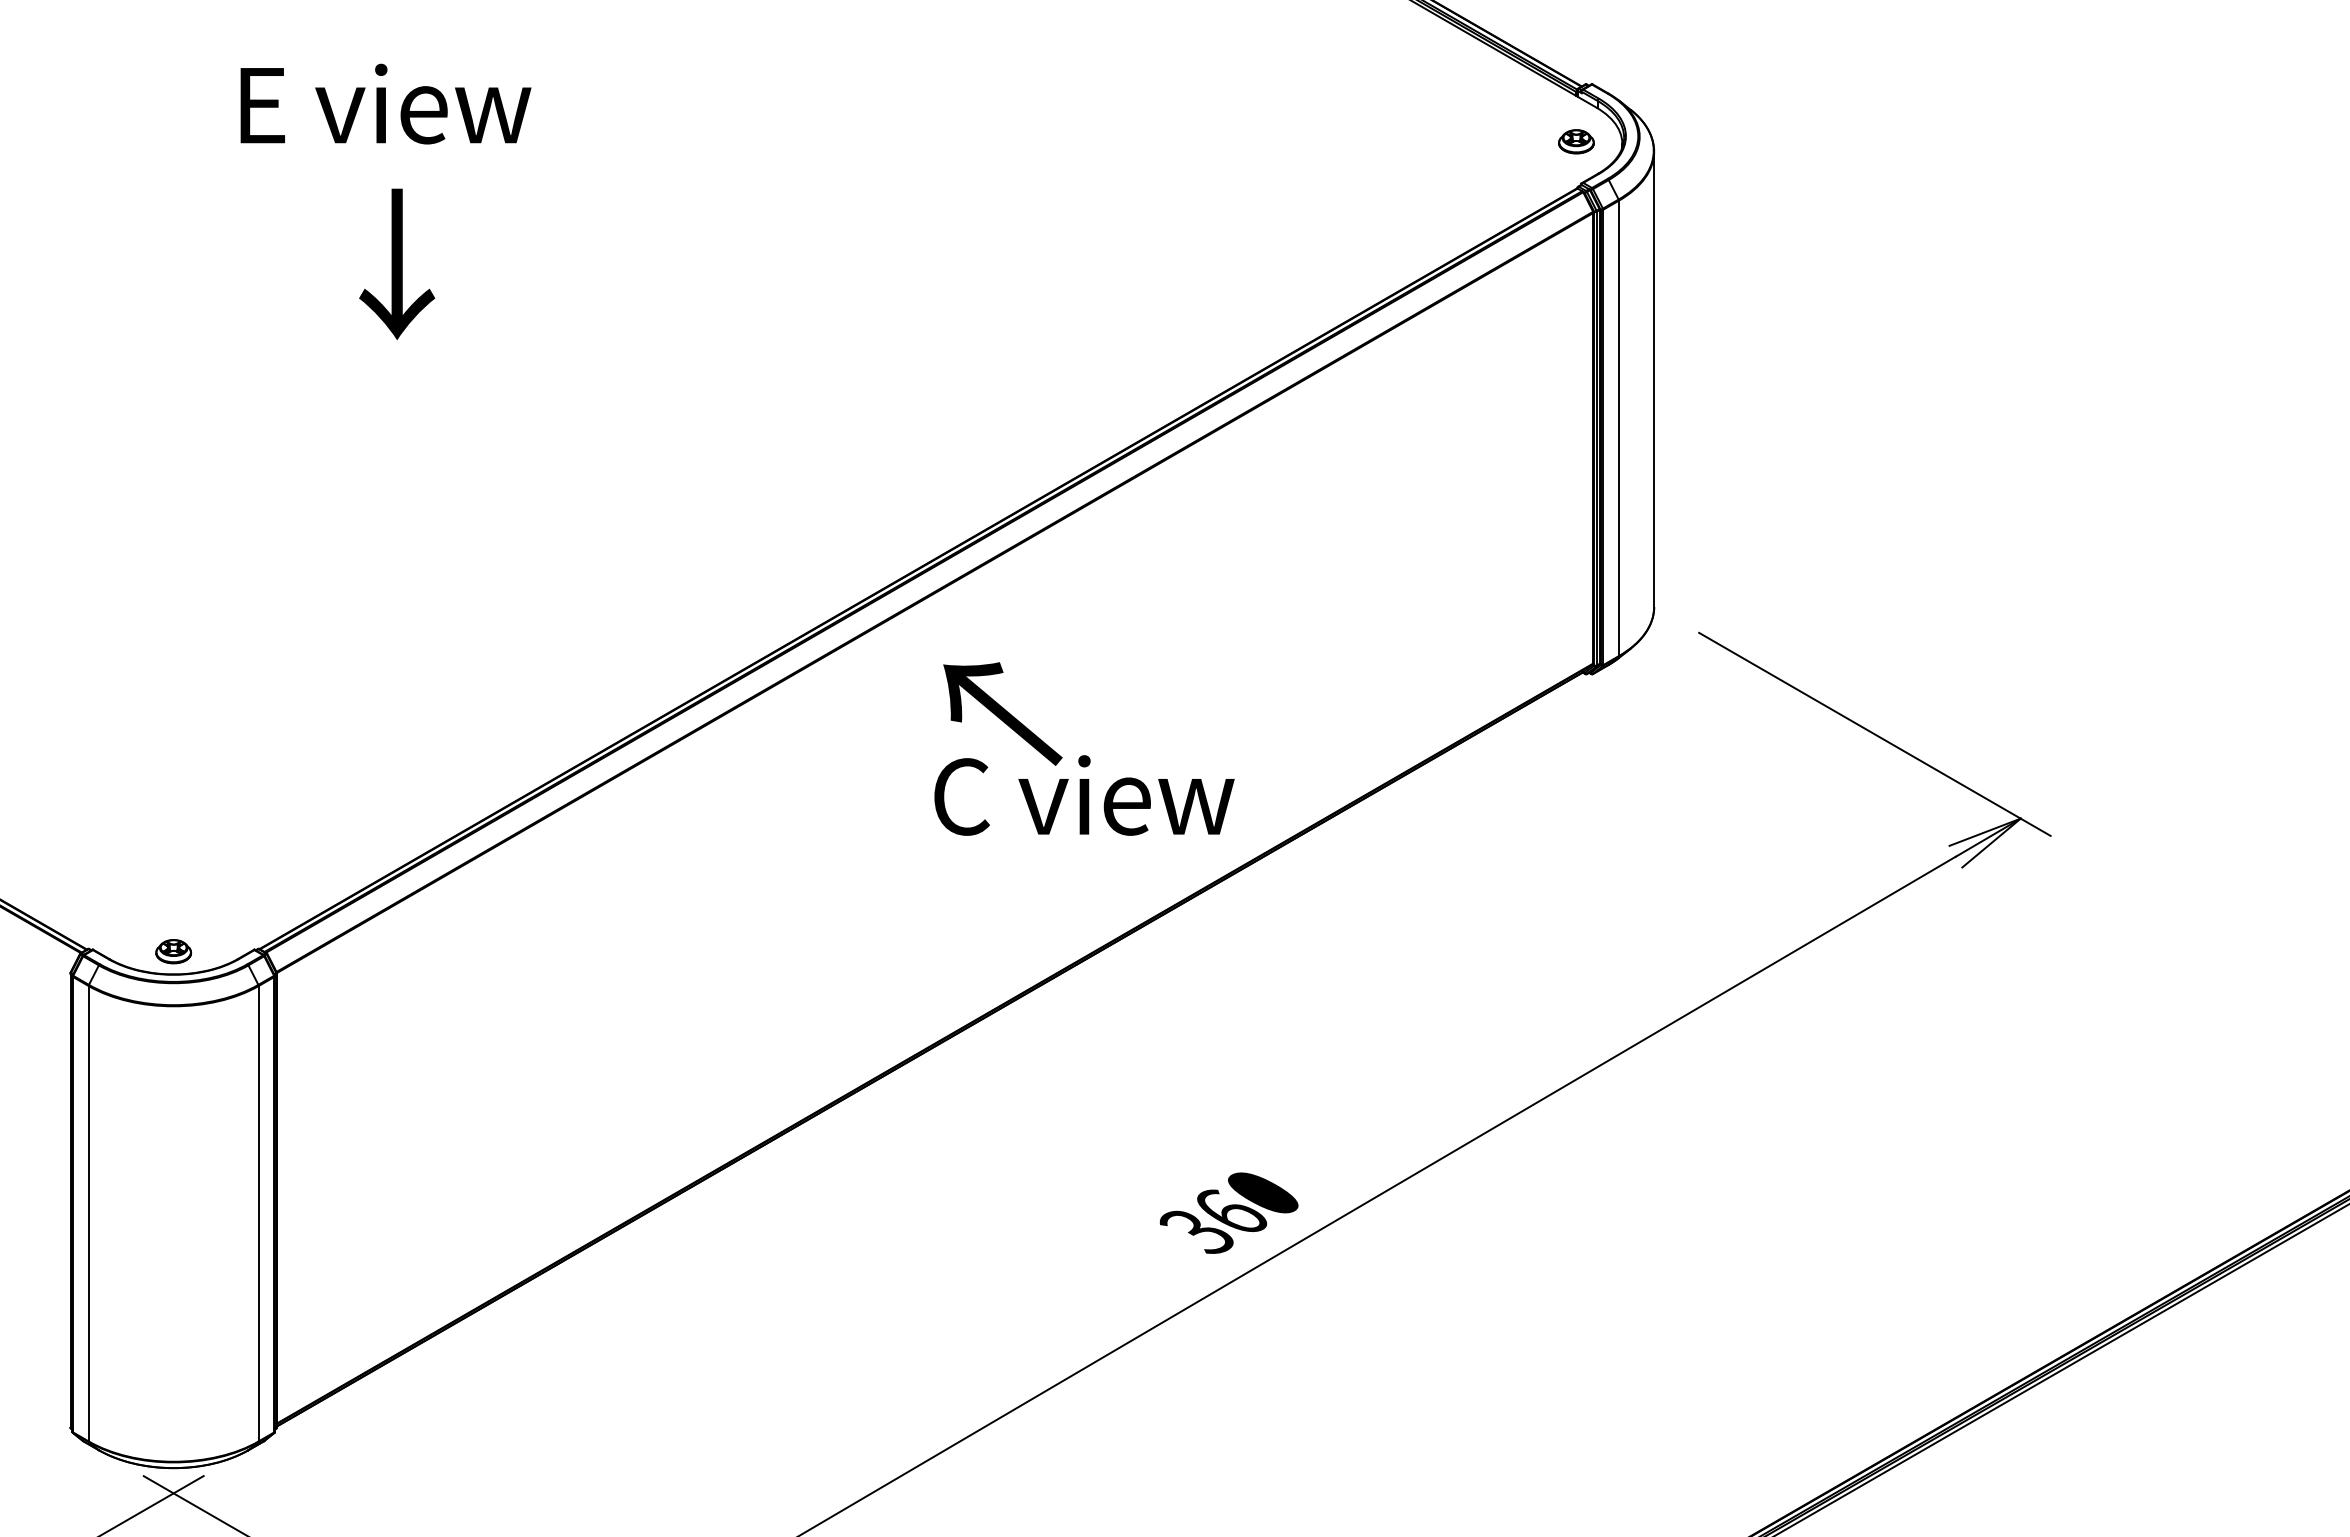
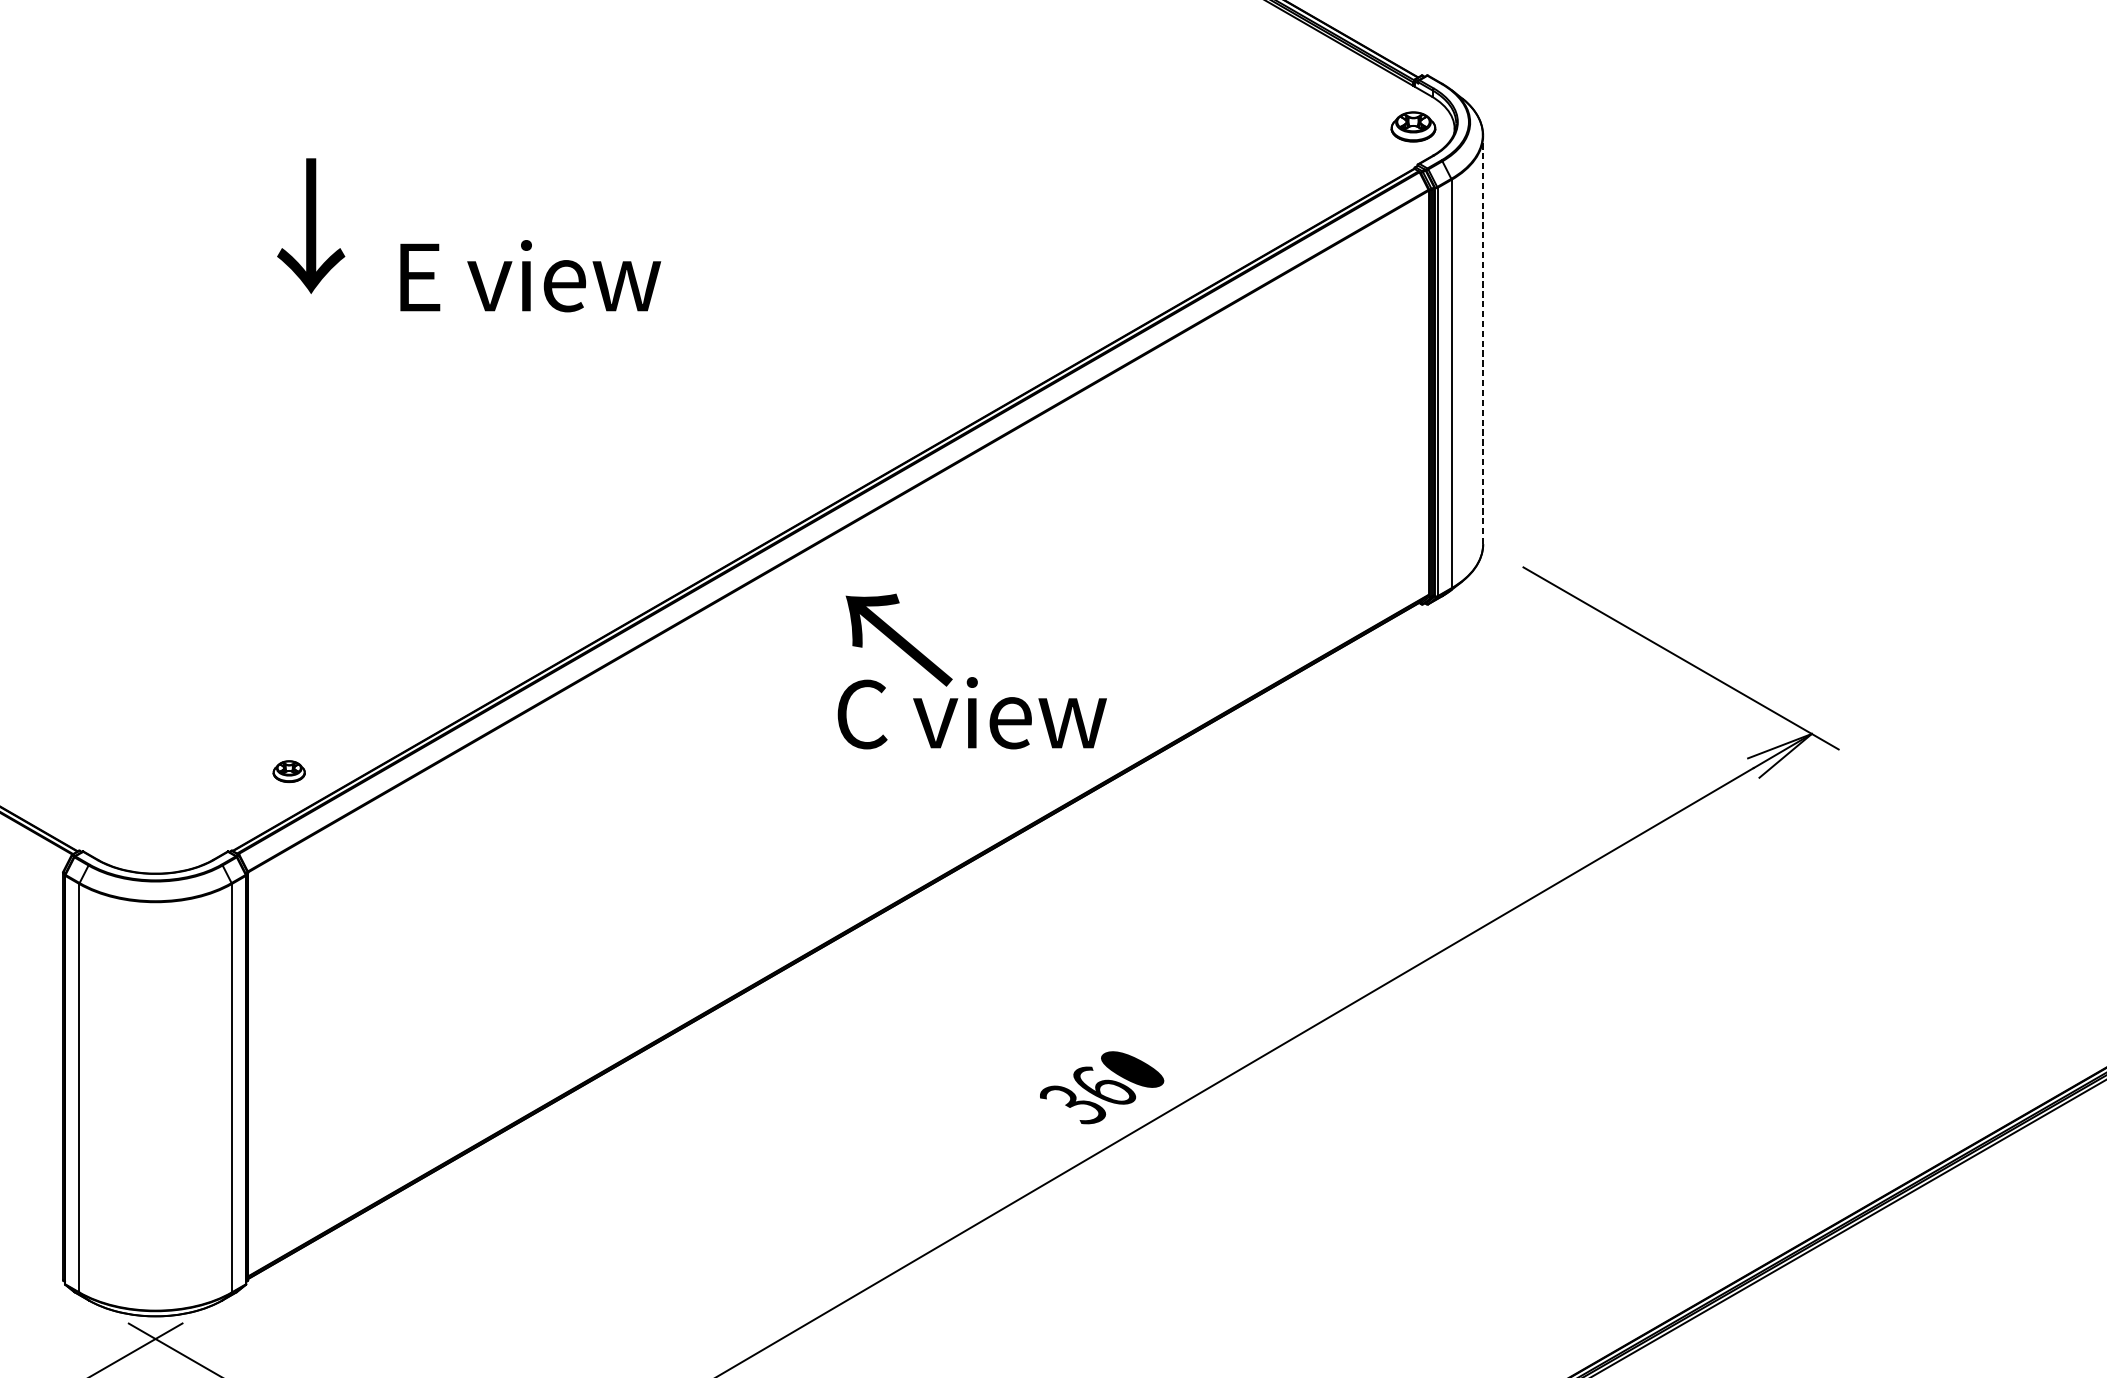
text: (385, 103) -> (530, 275), moved
part: (1576, 141) -> (1413, 126), size x1.4
text: (397, 263) -> (311, 225), moved
line: (1654, 379) -> (1483, 340), solid -> dashed
part: (173, 951) -> (289, 771), moved

